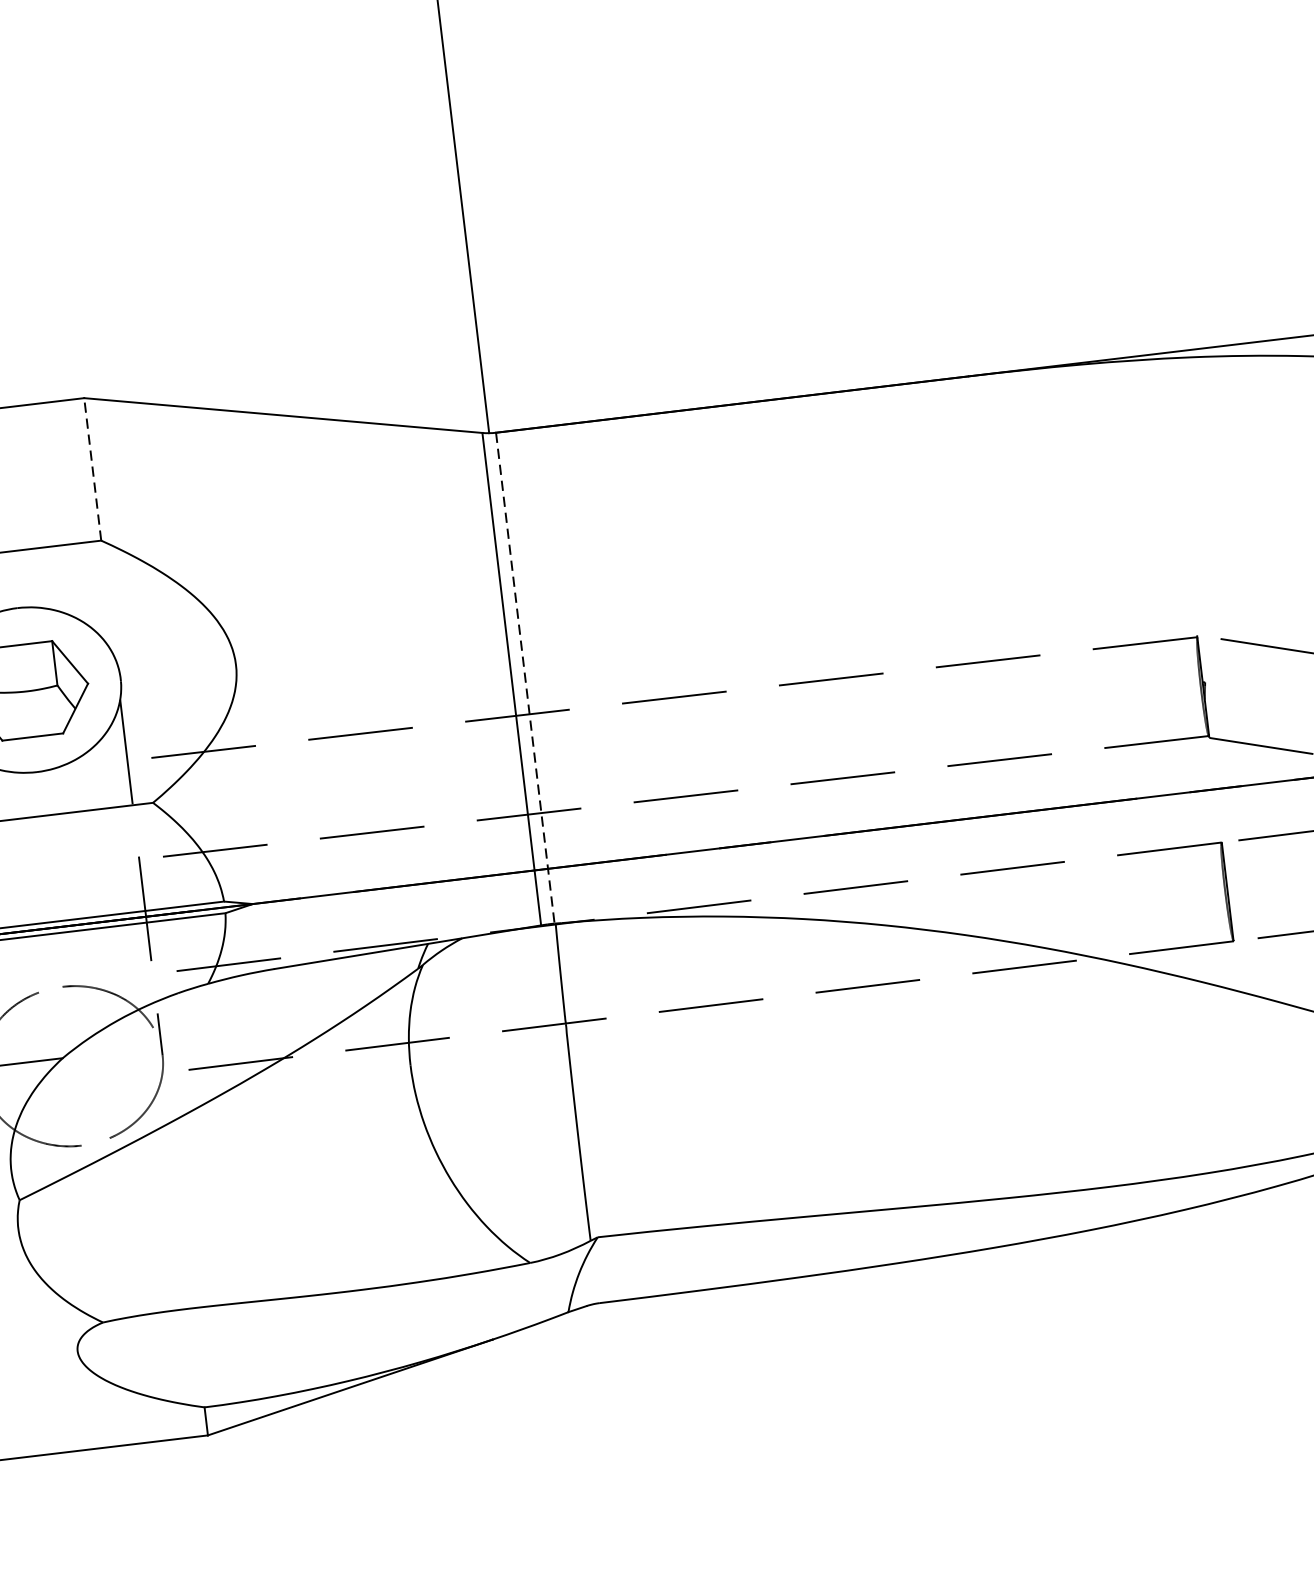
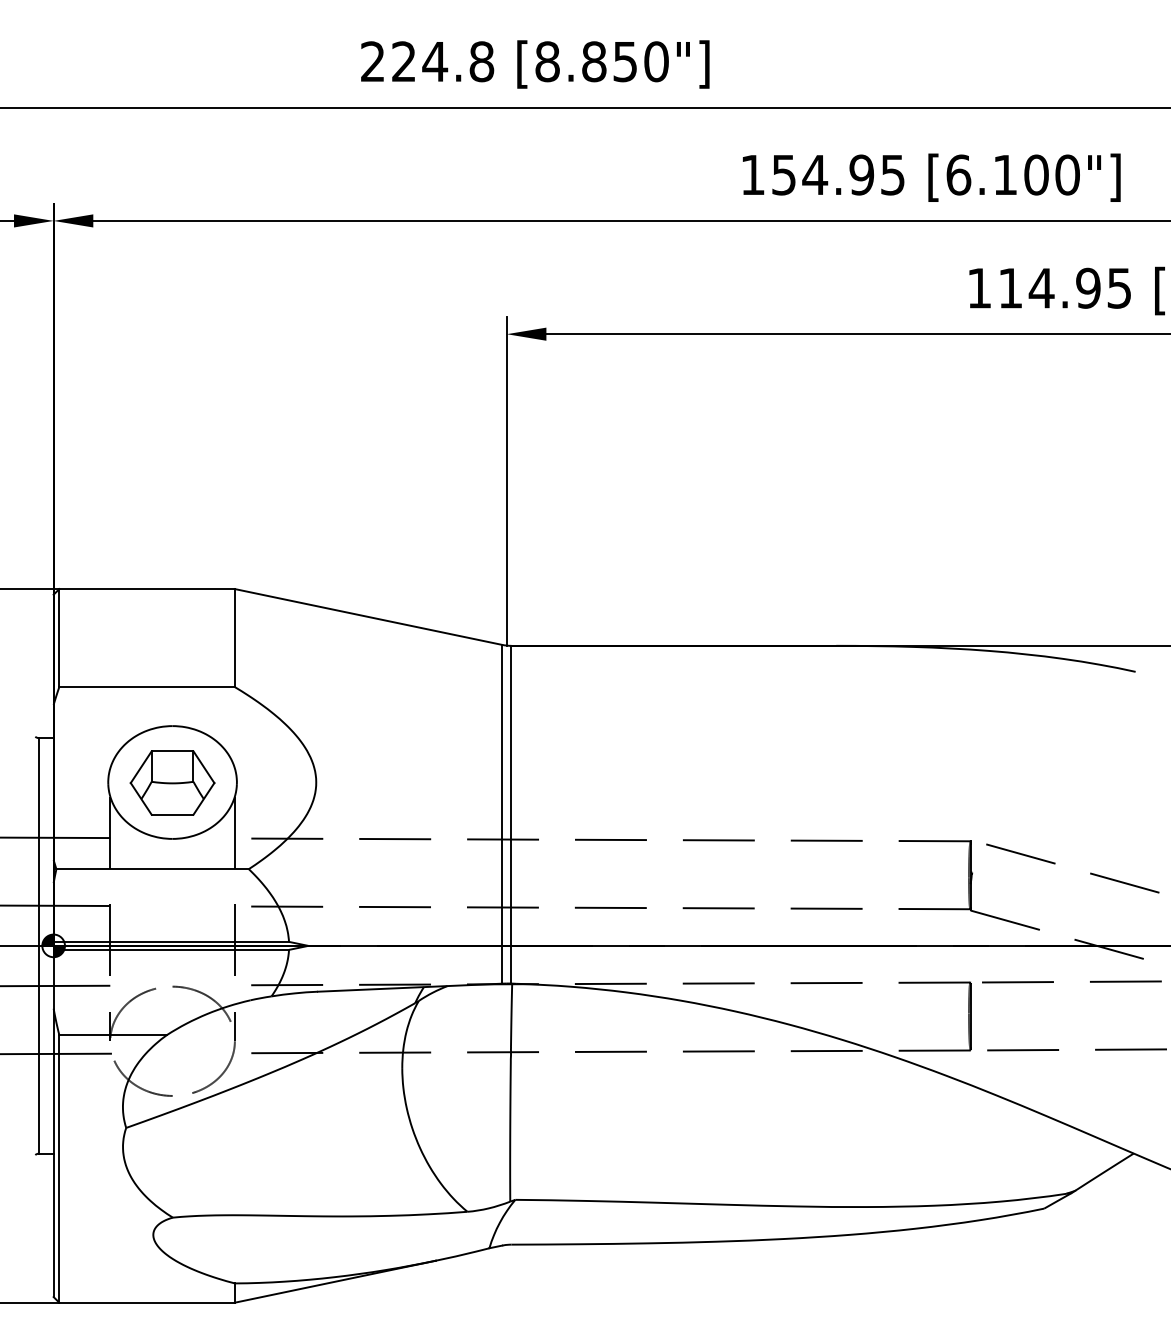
line: (92, 468) -> (234, 637), dashed -> solid
line: (525, 677) -> (511, 814), dashed -> solid

